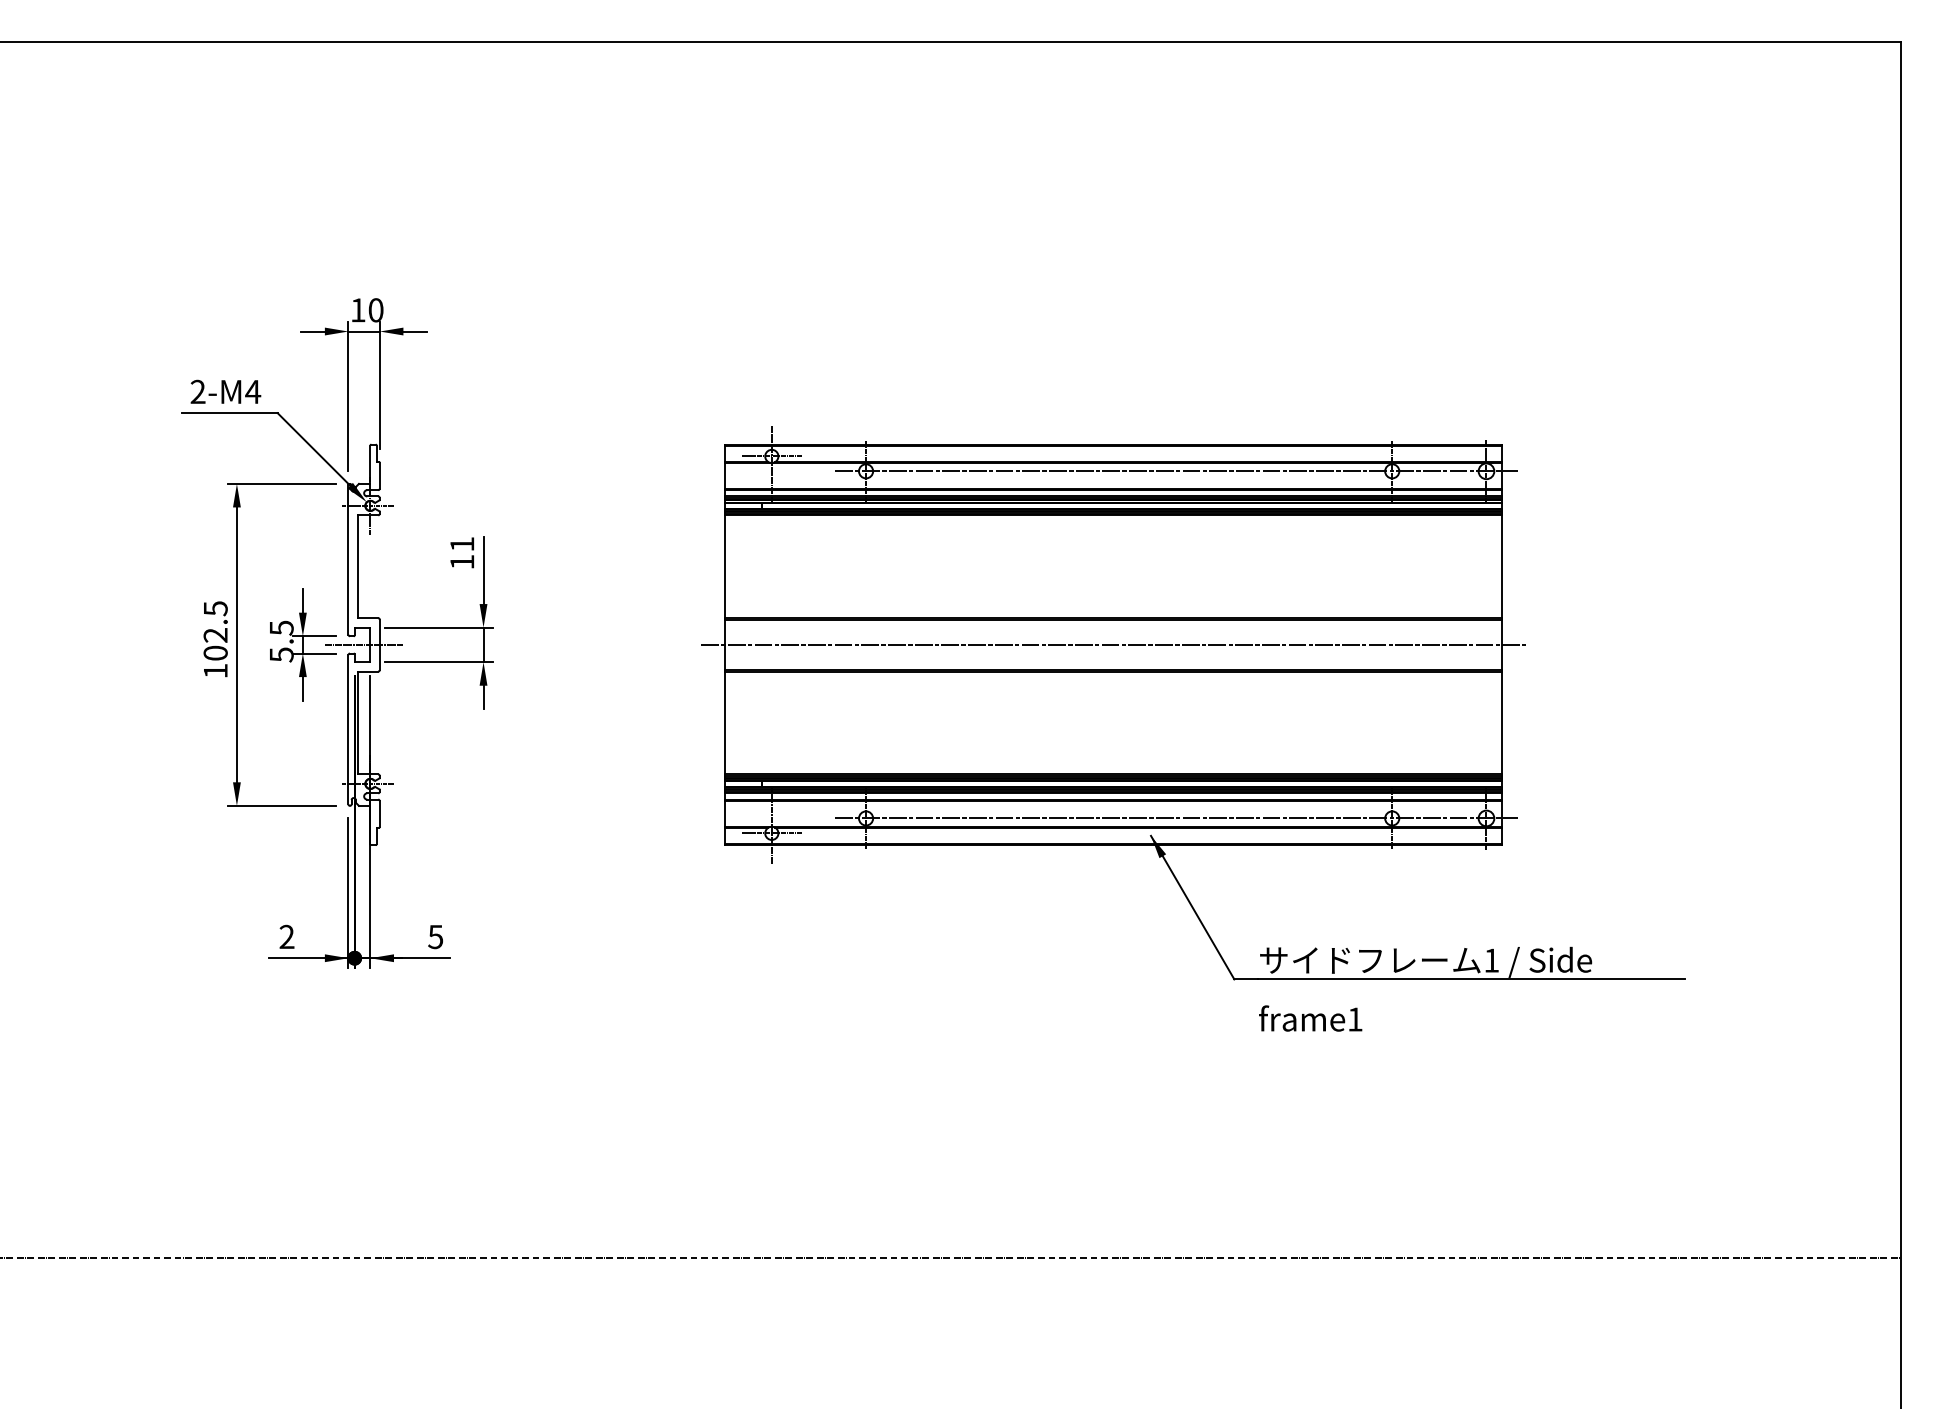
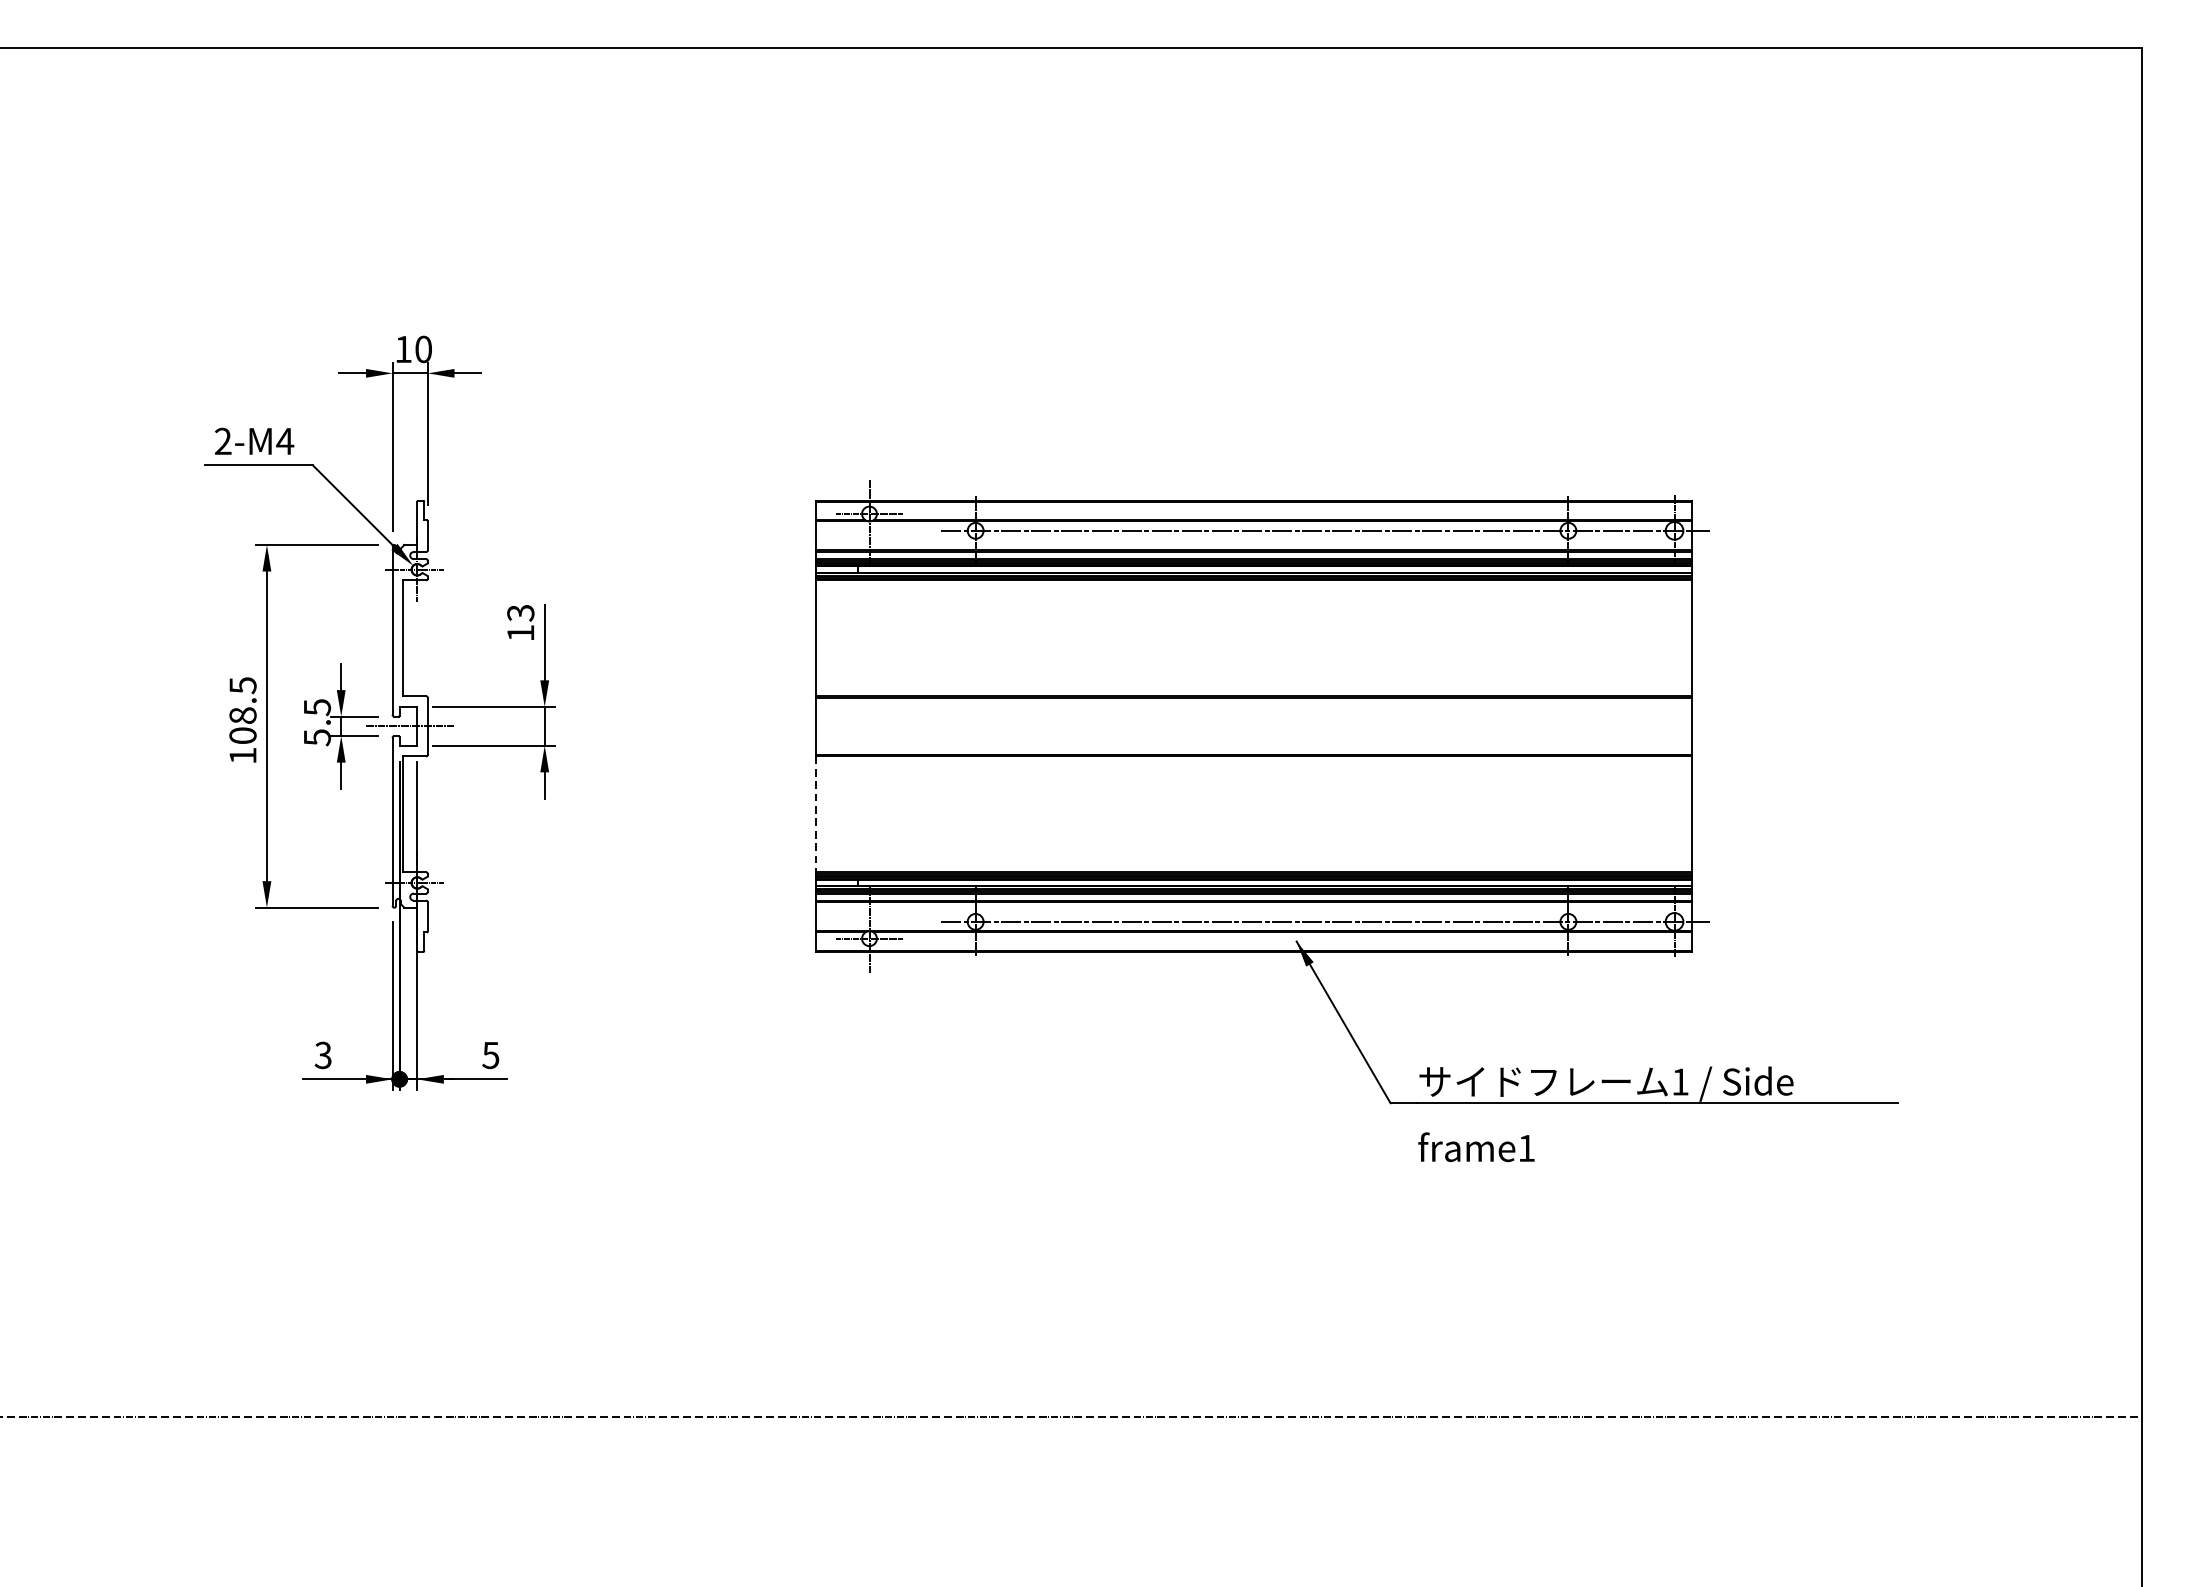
text: (462, 544) -> (521, 613), 11 -> 13
text: (215, 635) -> (242, 715), 102.5 -> 108.5
line: (1113, 644) -> (1254, 725), removed
line: (724, 723) -> (816, 814), solid -> dashed
text: (286, 937) -> (322, 1055), 2 -> 3

